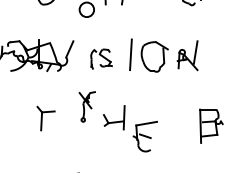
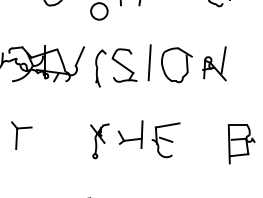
part: (101, 58) -> (116, 67), size x1.67
part: (86, 107) -> (99, 141), moved
part: (45, 118) -> (21, 135), moved
part: (144, 136) -> (165, 140), moved

